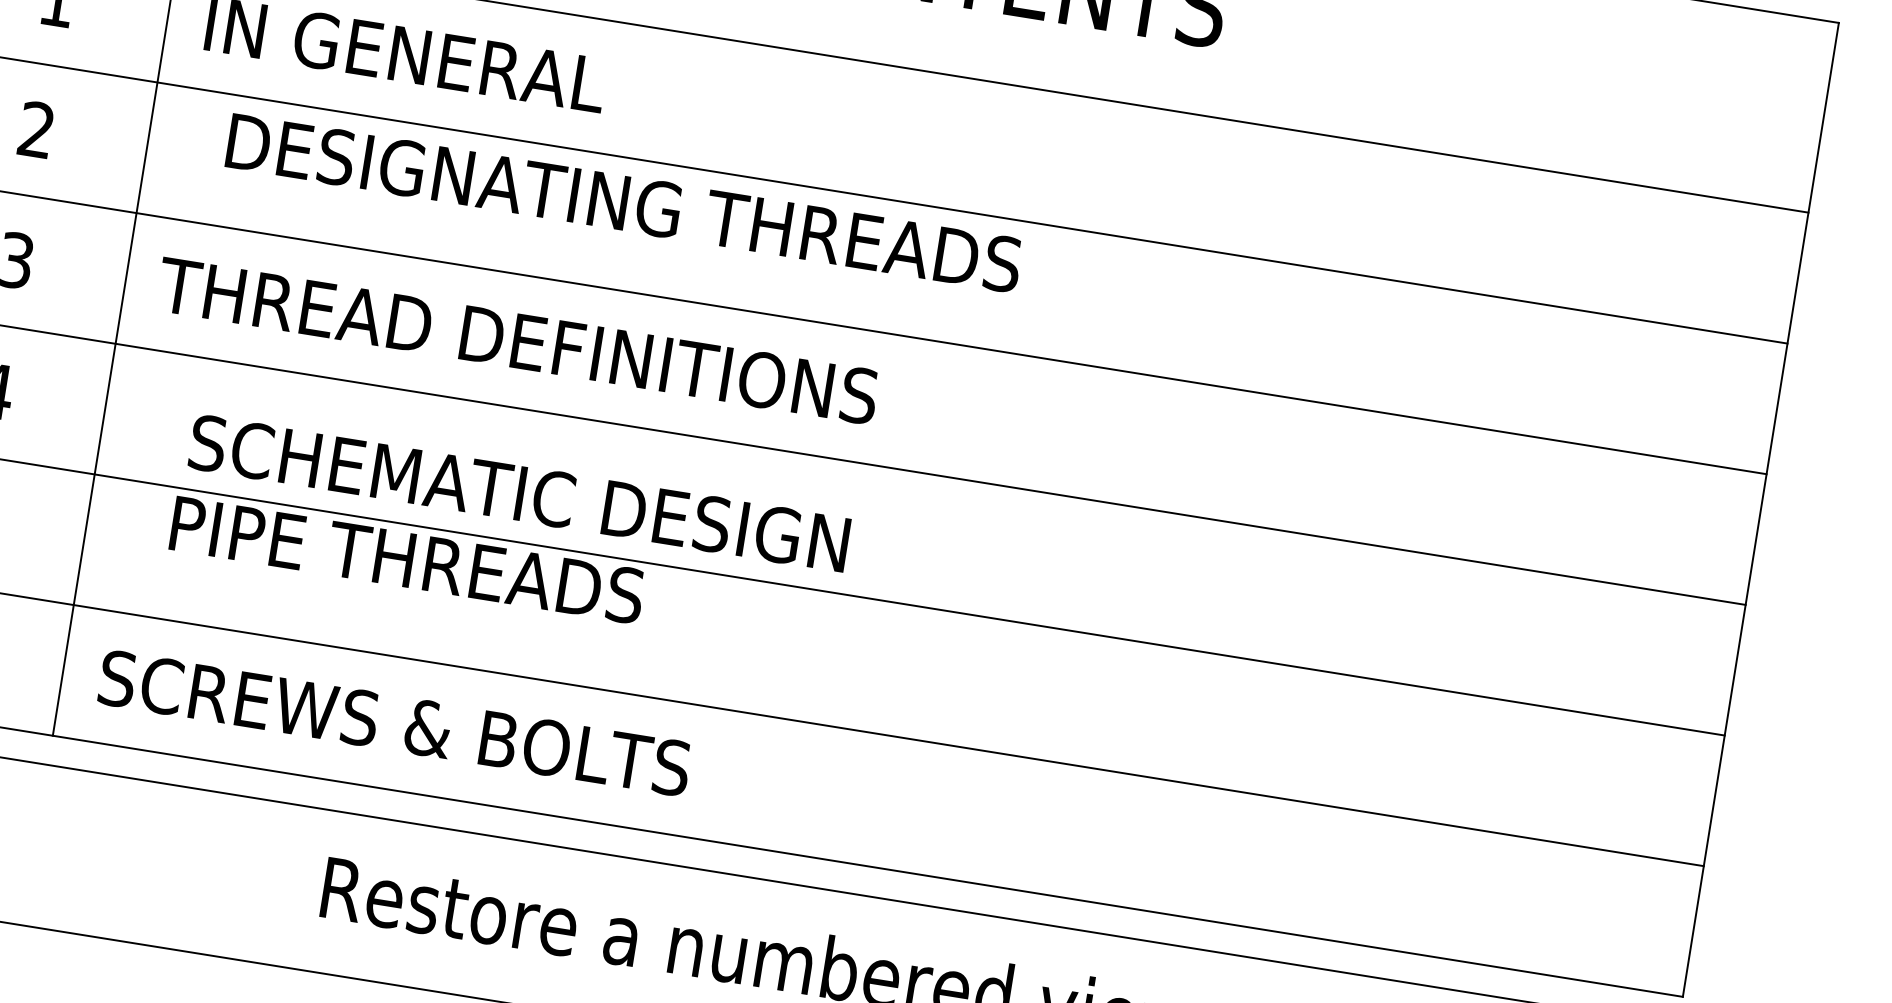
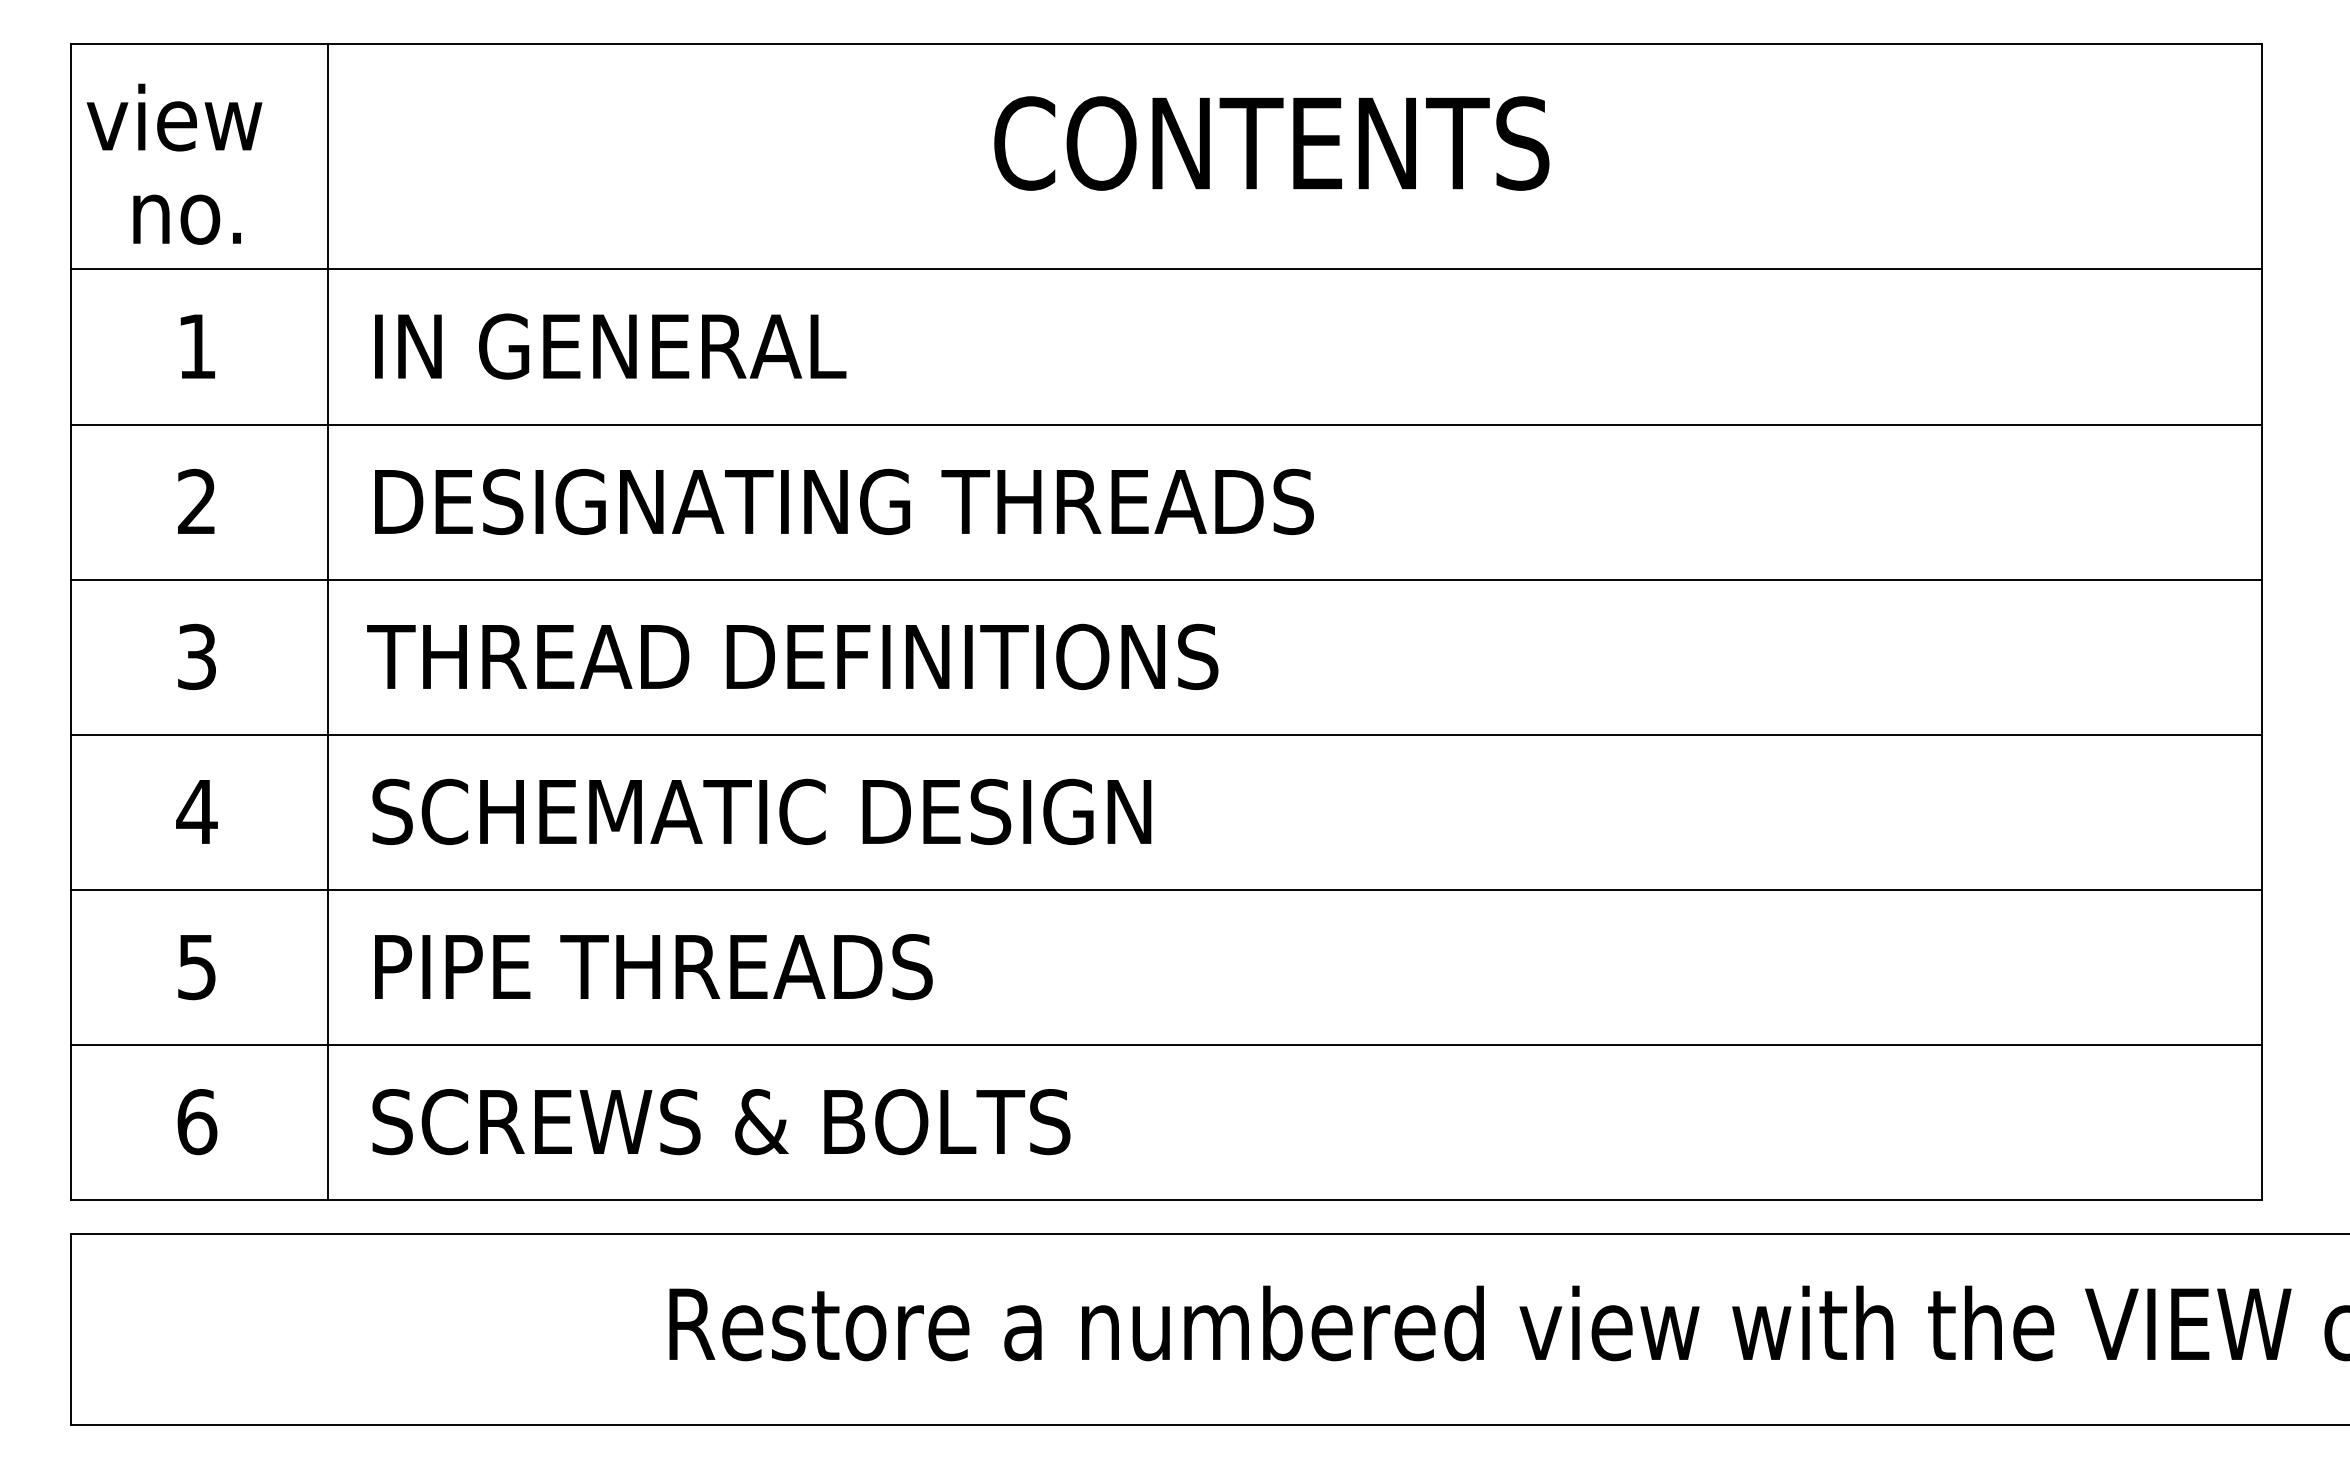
text: (624, 202) -> (844, 501), moved
text: (519, 492) -> (761, 811), moved
text: (407, 560) -> (653, 967), moved

